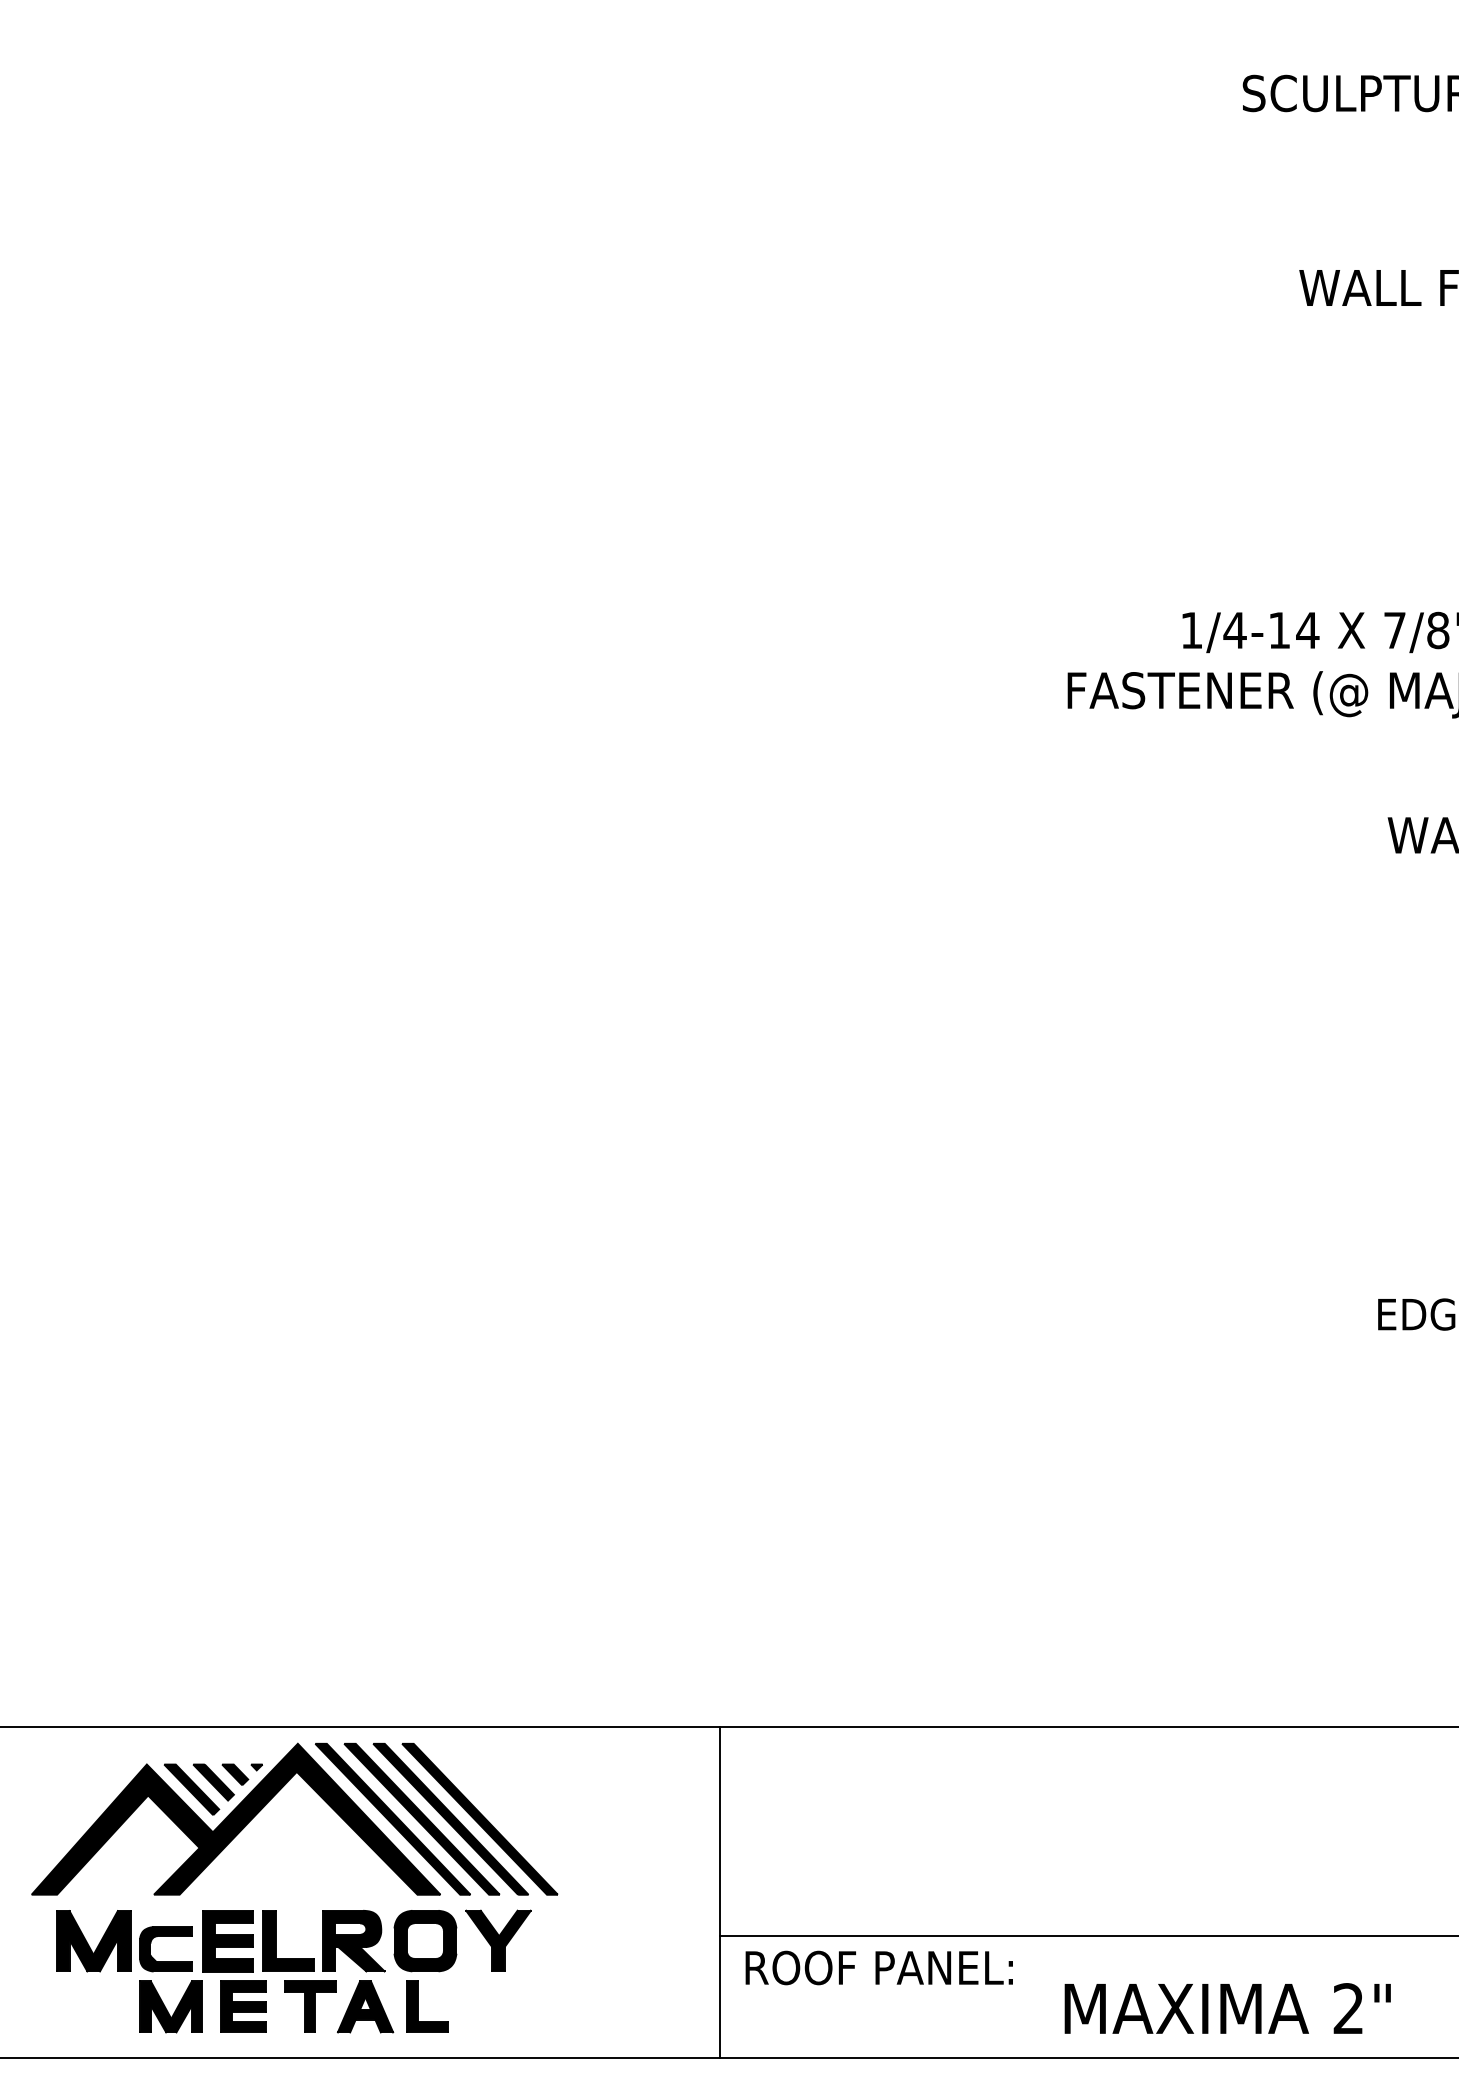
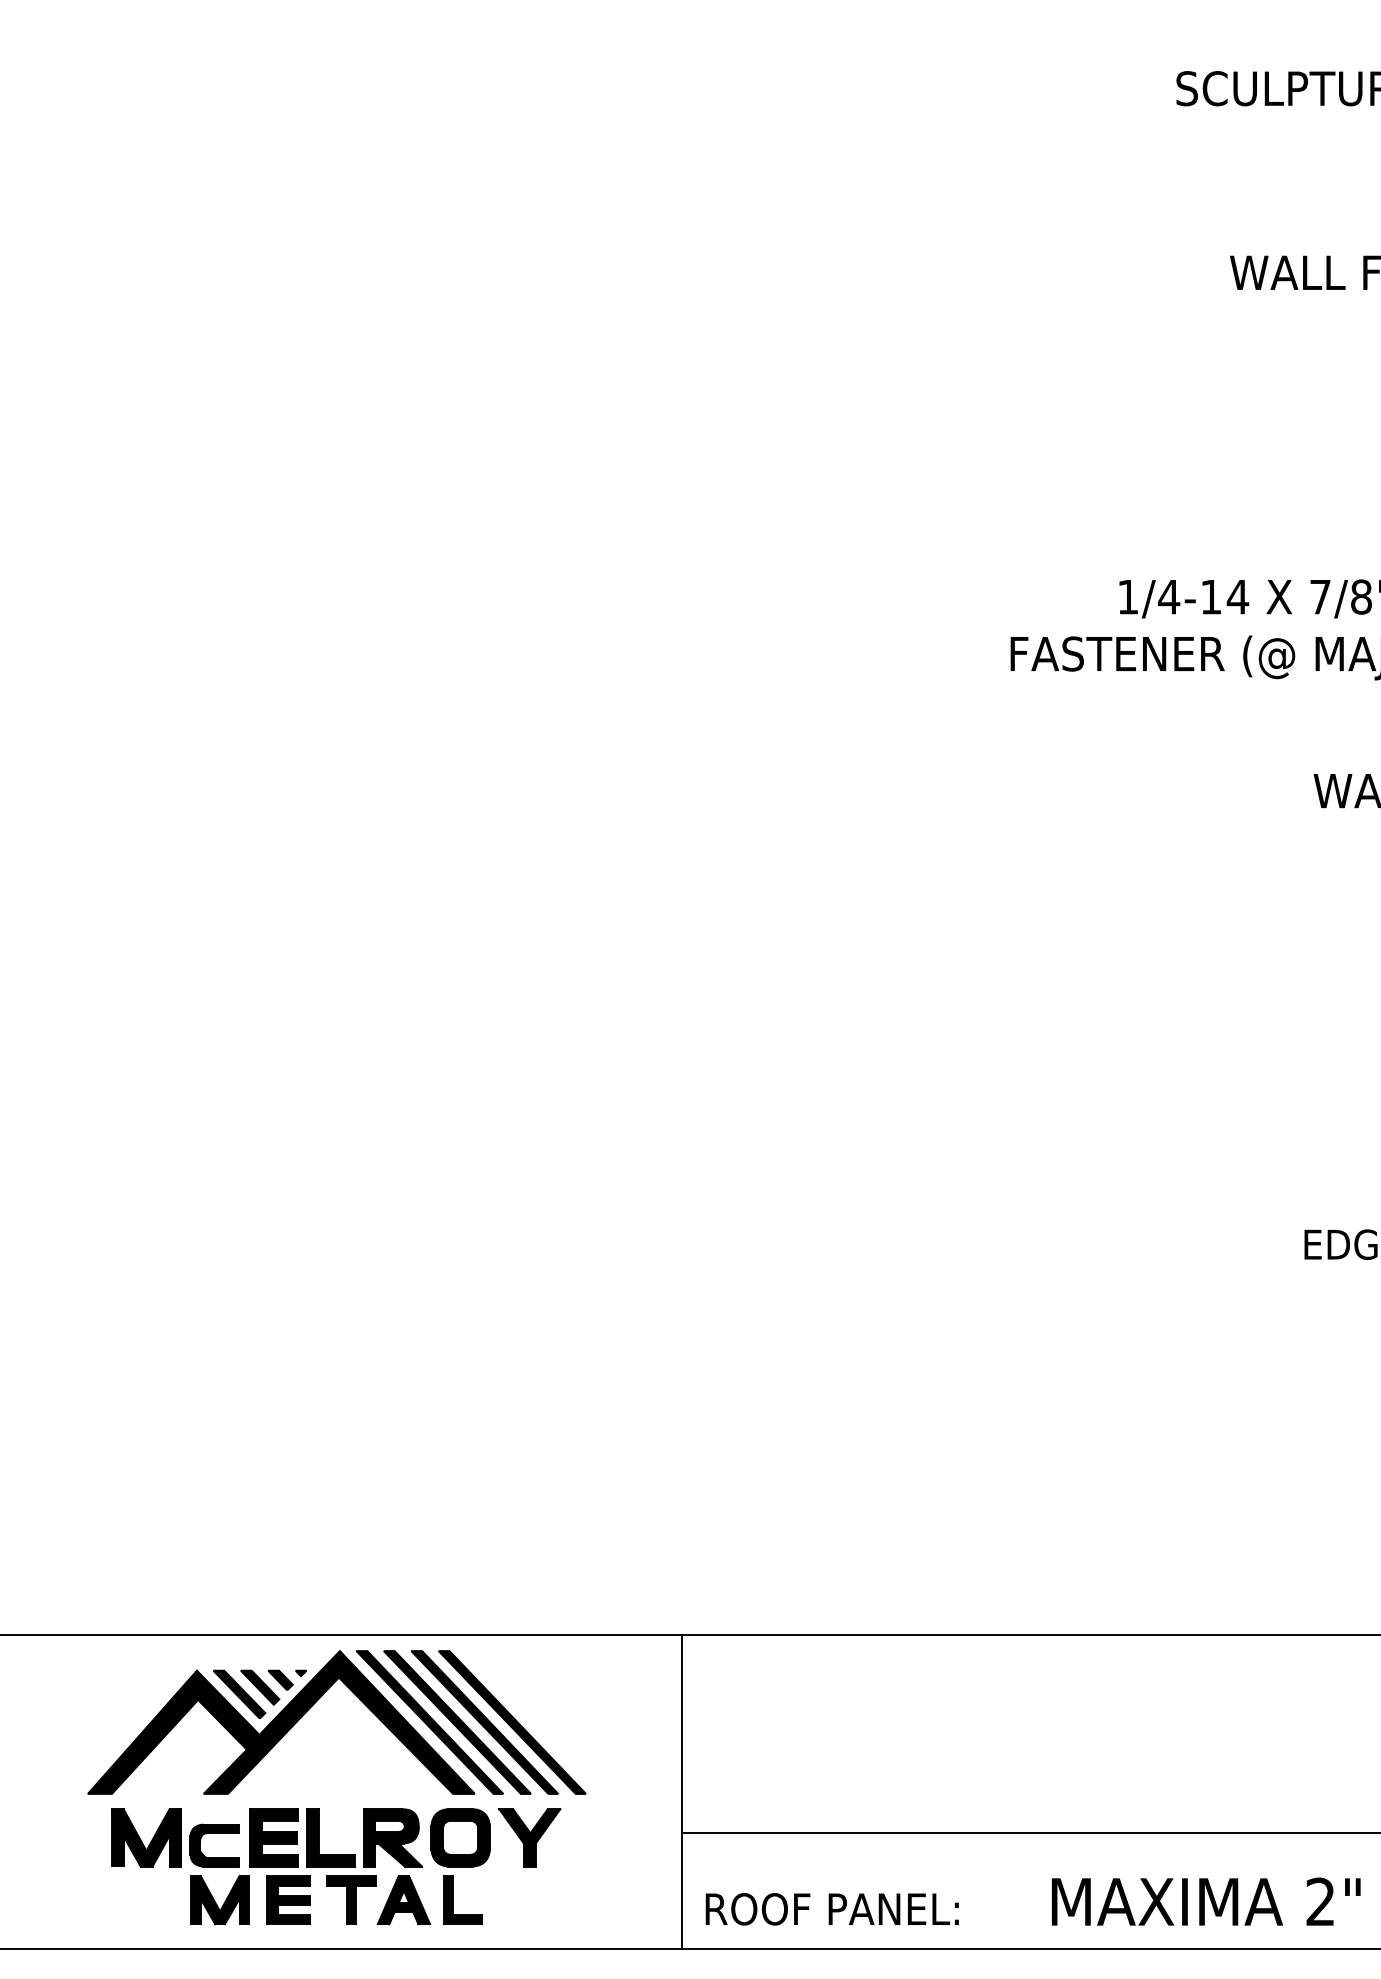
part: (276, 1910) -> (319, 1808), moved
text: (878, 1968) -> (831, 1909), moved
text: (1228, 2008) -> (1206, 1901), moved

